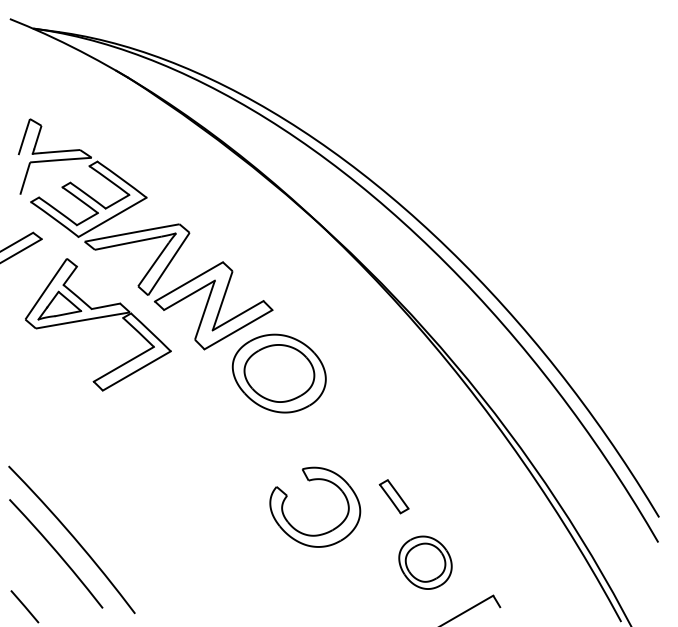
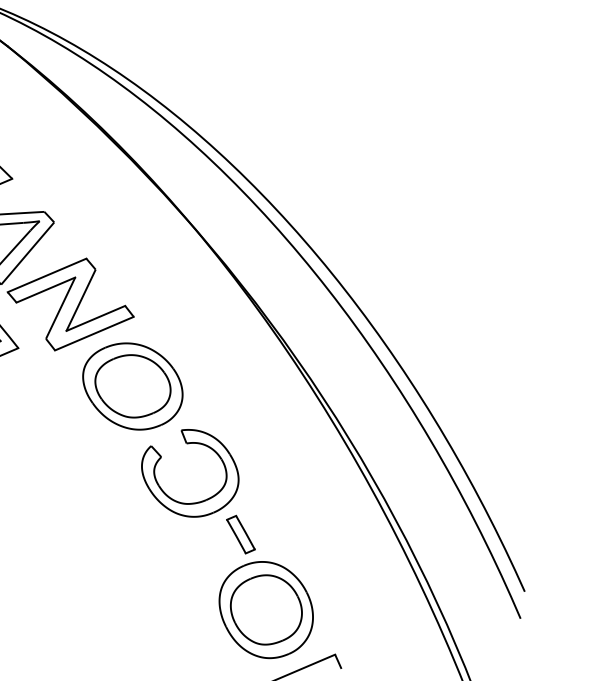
part: (310, 481) -> (188, 444), moved
part: (425, 562) -> (266, 609), size x1.67

